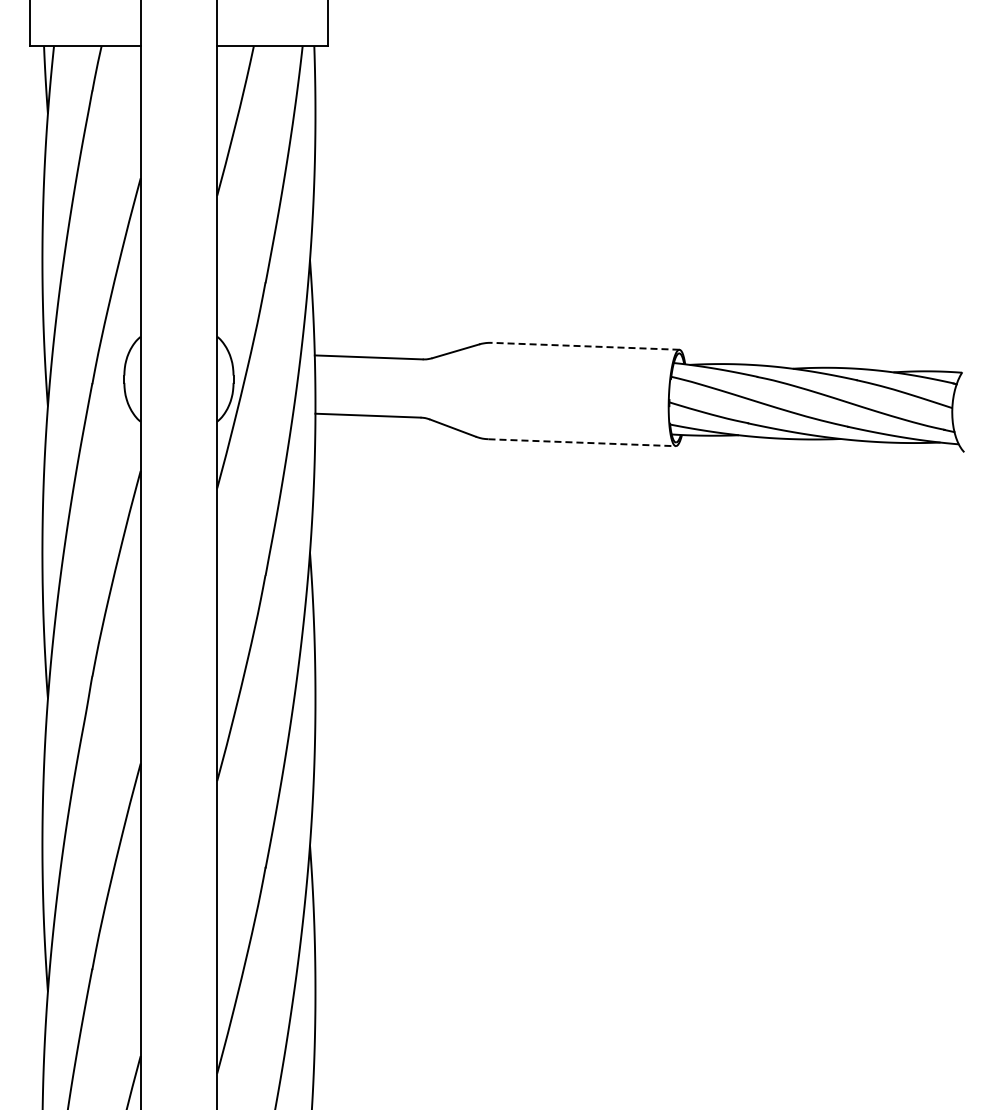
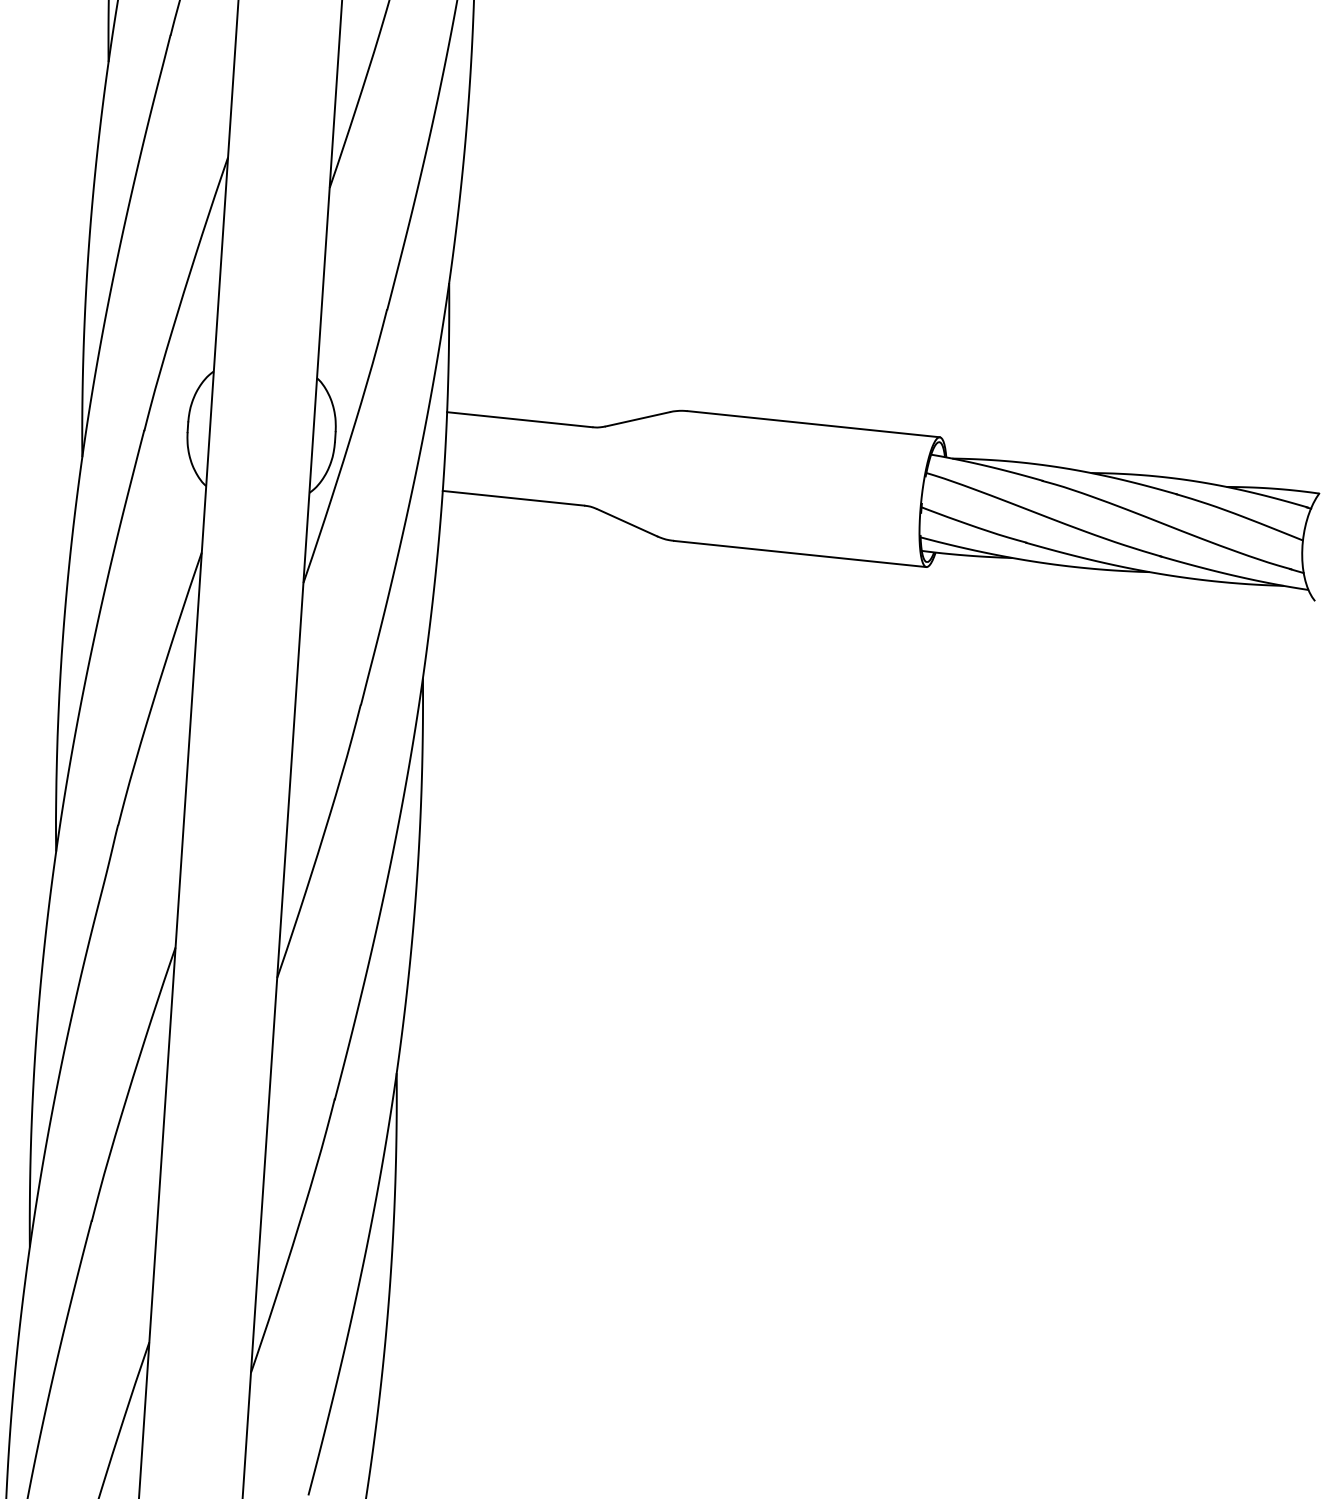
line: (585, 346) -> (813, 424), dashed -> solid
line: (582, 442) -> (800, 553), dashed -> solid

